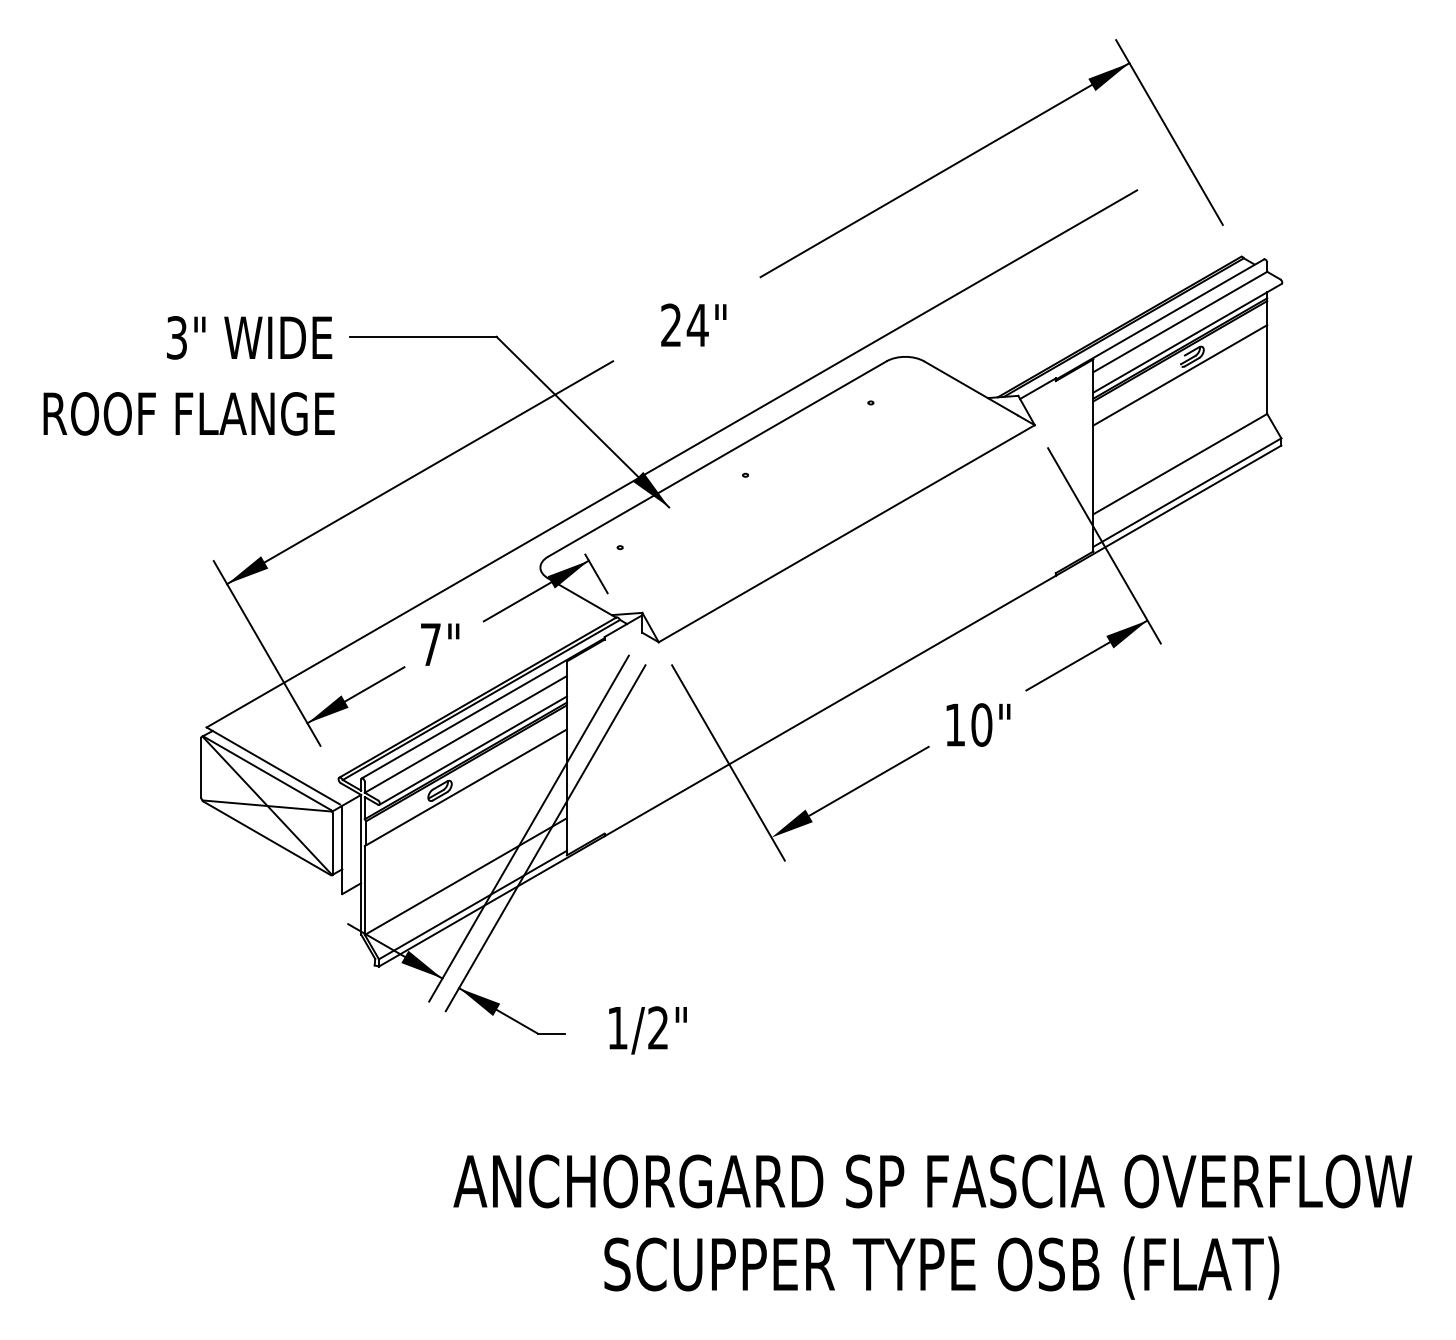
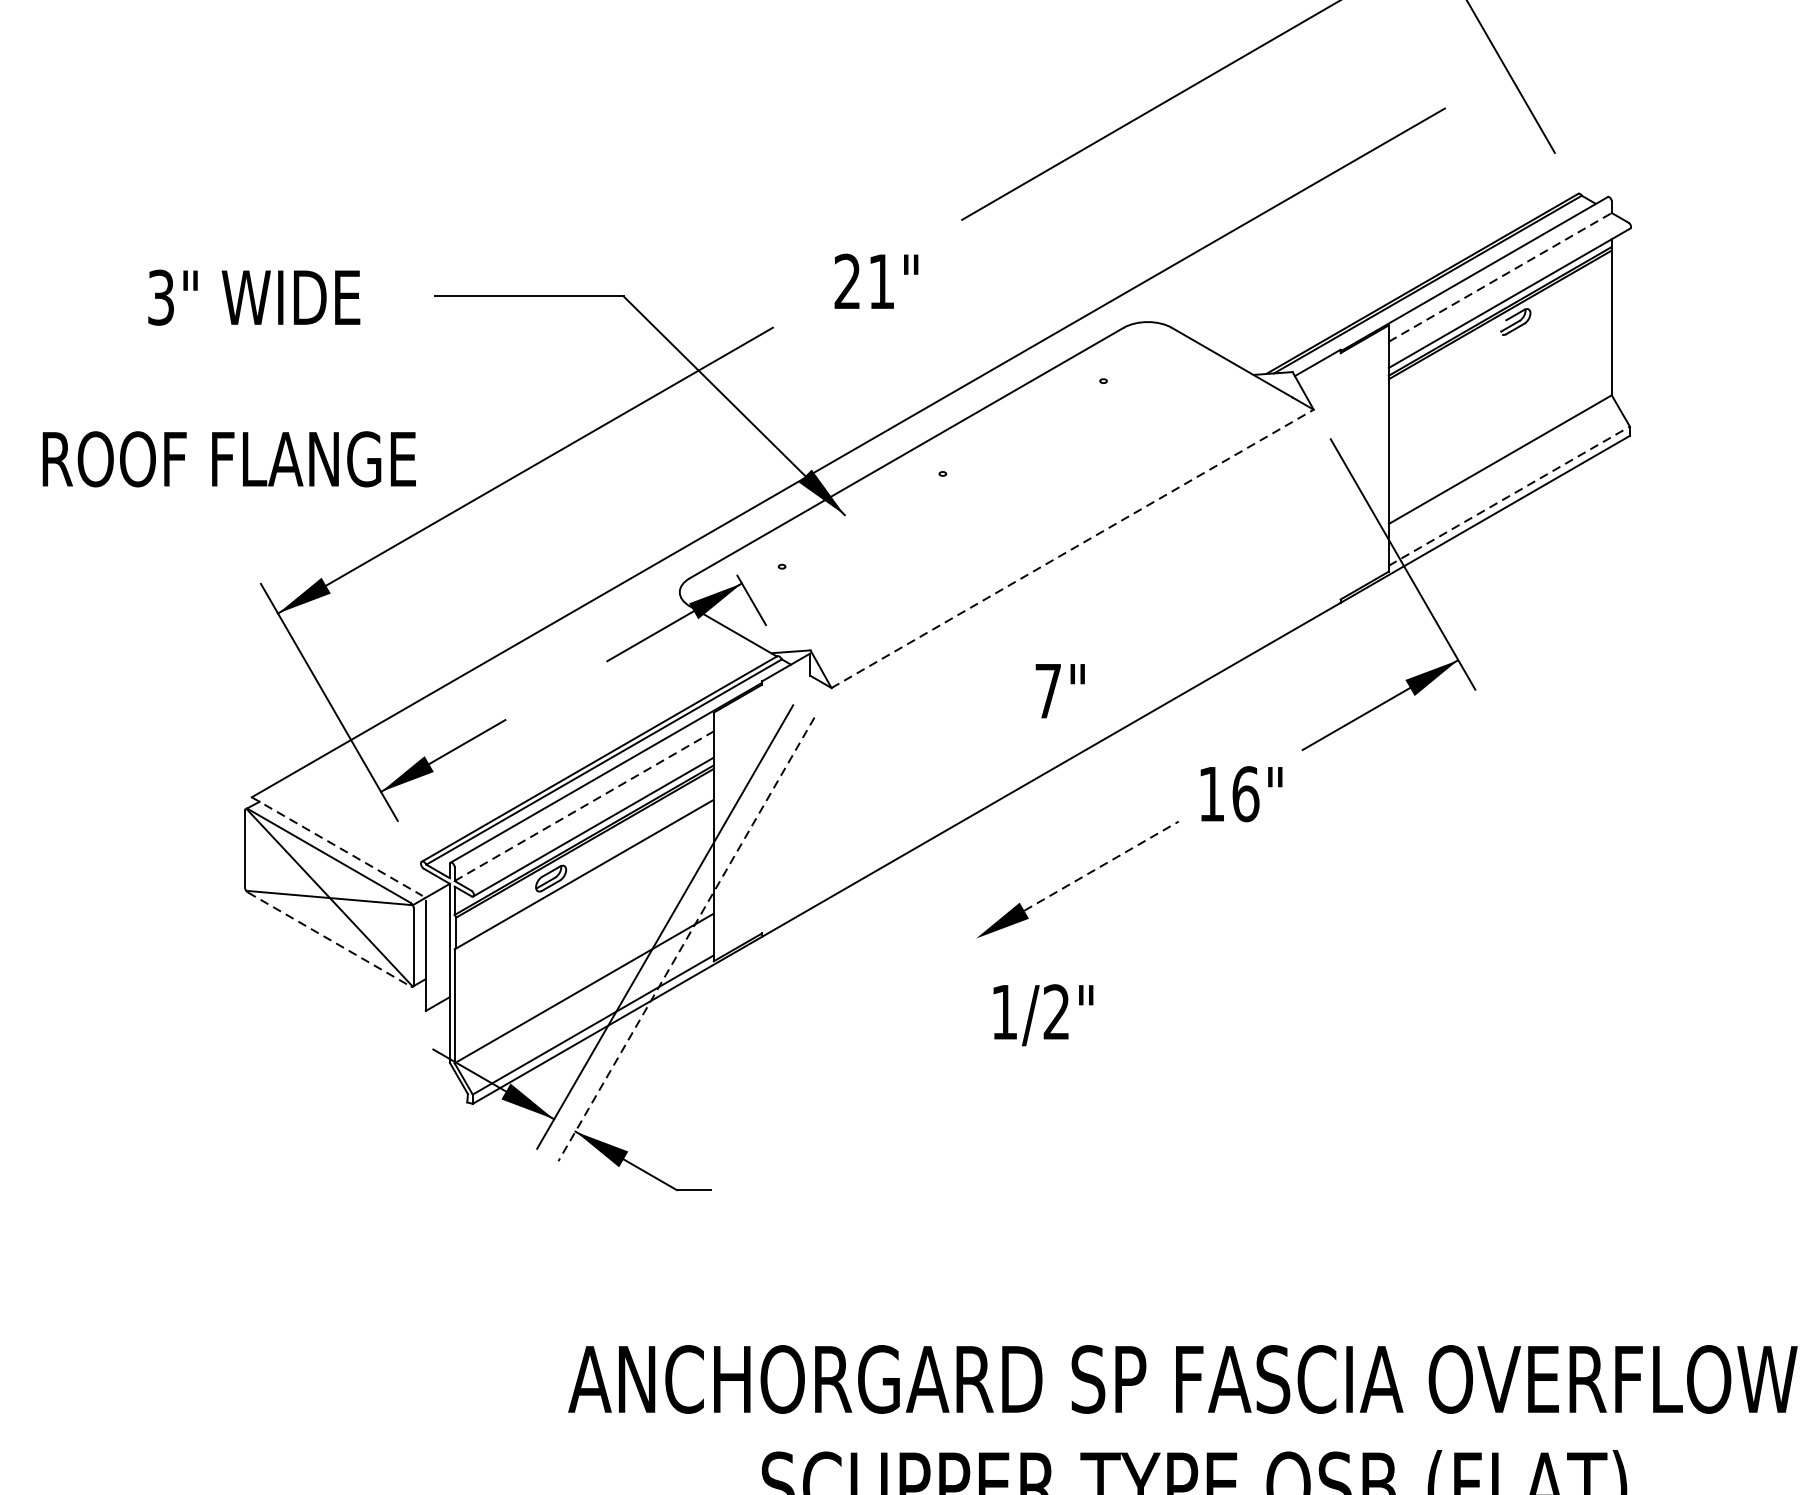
line: (1180, 321) -> (1500, 276), solid -> dashed
text: (697, 325) -> (881, 281), 24" -> 21"
text: (249, 337) -> (254, 297), moved
line: (1180, 375) -> (1500, 345), removed
text: (188, 413) -> (228, 458), moved
line: (1187, 492) -> (1509, 496), solid -> dashed
line: (847, 533) -> (1073, 548), solid -> dashed
text: (440, 644) -> (1060, 690), moved
text: (981, 724) -> (1245, 793), 10" -> 16"
line: (465, 734) -> (583, 806), solid -> dashed
line: (728, 762) -> (920, 842), removed
line: (273, 765) -> (337, 846), solid -> dashed
line: (869, 781) -> (1101, 866), solid -> dashed
line: (267, 838) -> (329, 939), solid -> dashed
line: (545, 838) -> (686, 939), solid -> dashed
text: (647, 1030) -> (1042, 1015), moved

